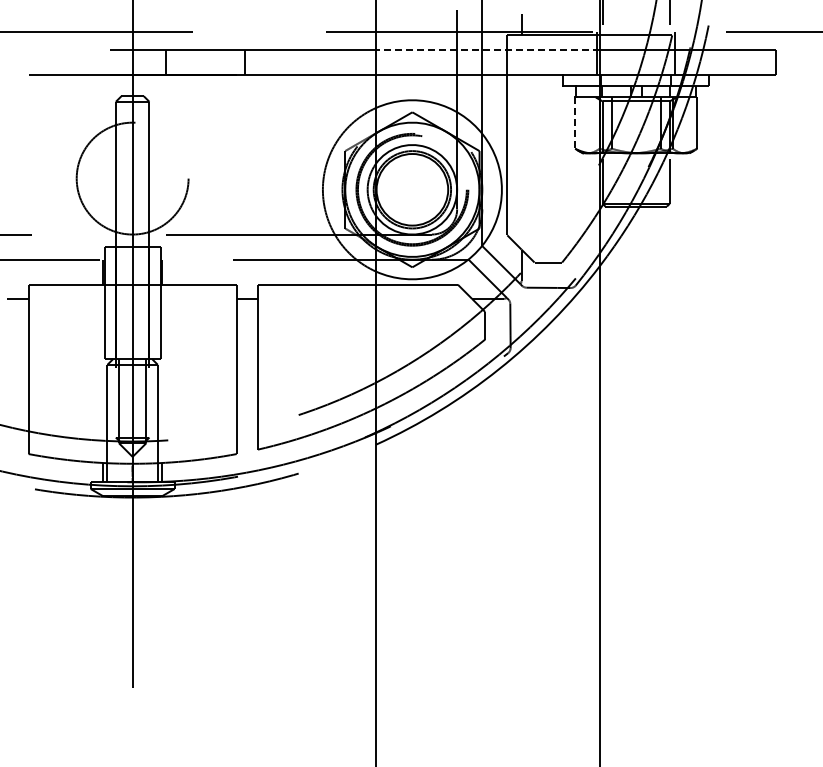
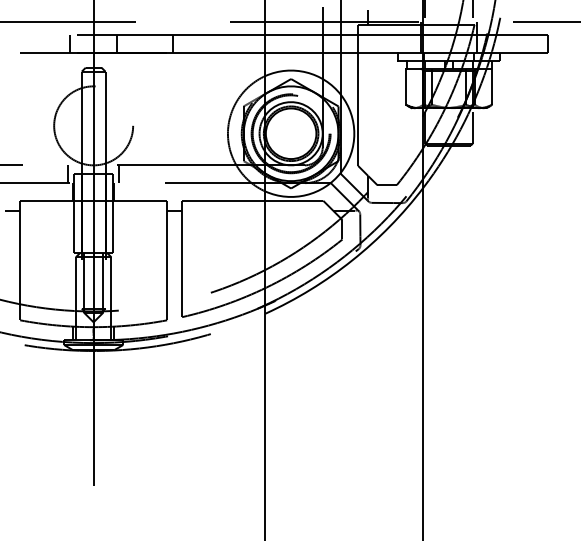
line: (487, 49) -> (344, 34), dashed -> solid
line: (99, 62) -> (70, 43), added
line: (575, 123) -> (406, 86), dashed -> solid
line: (96, 246) -> (68, 173), added
line: (169, 246) -> (119, 173), added

